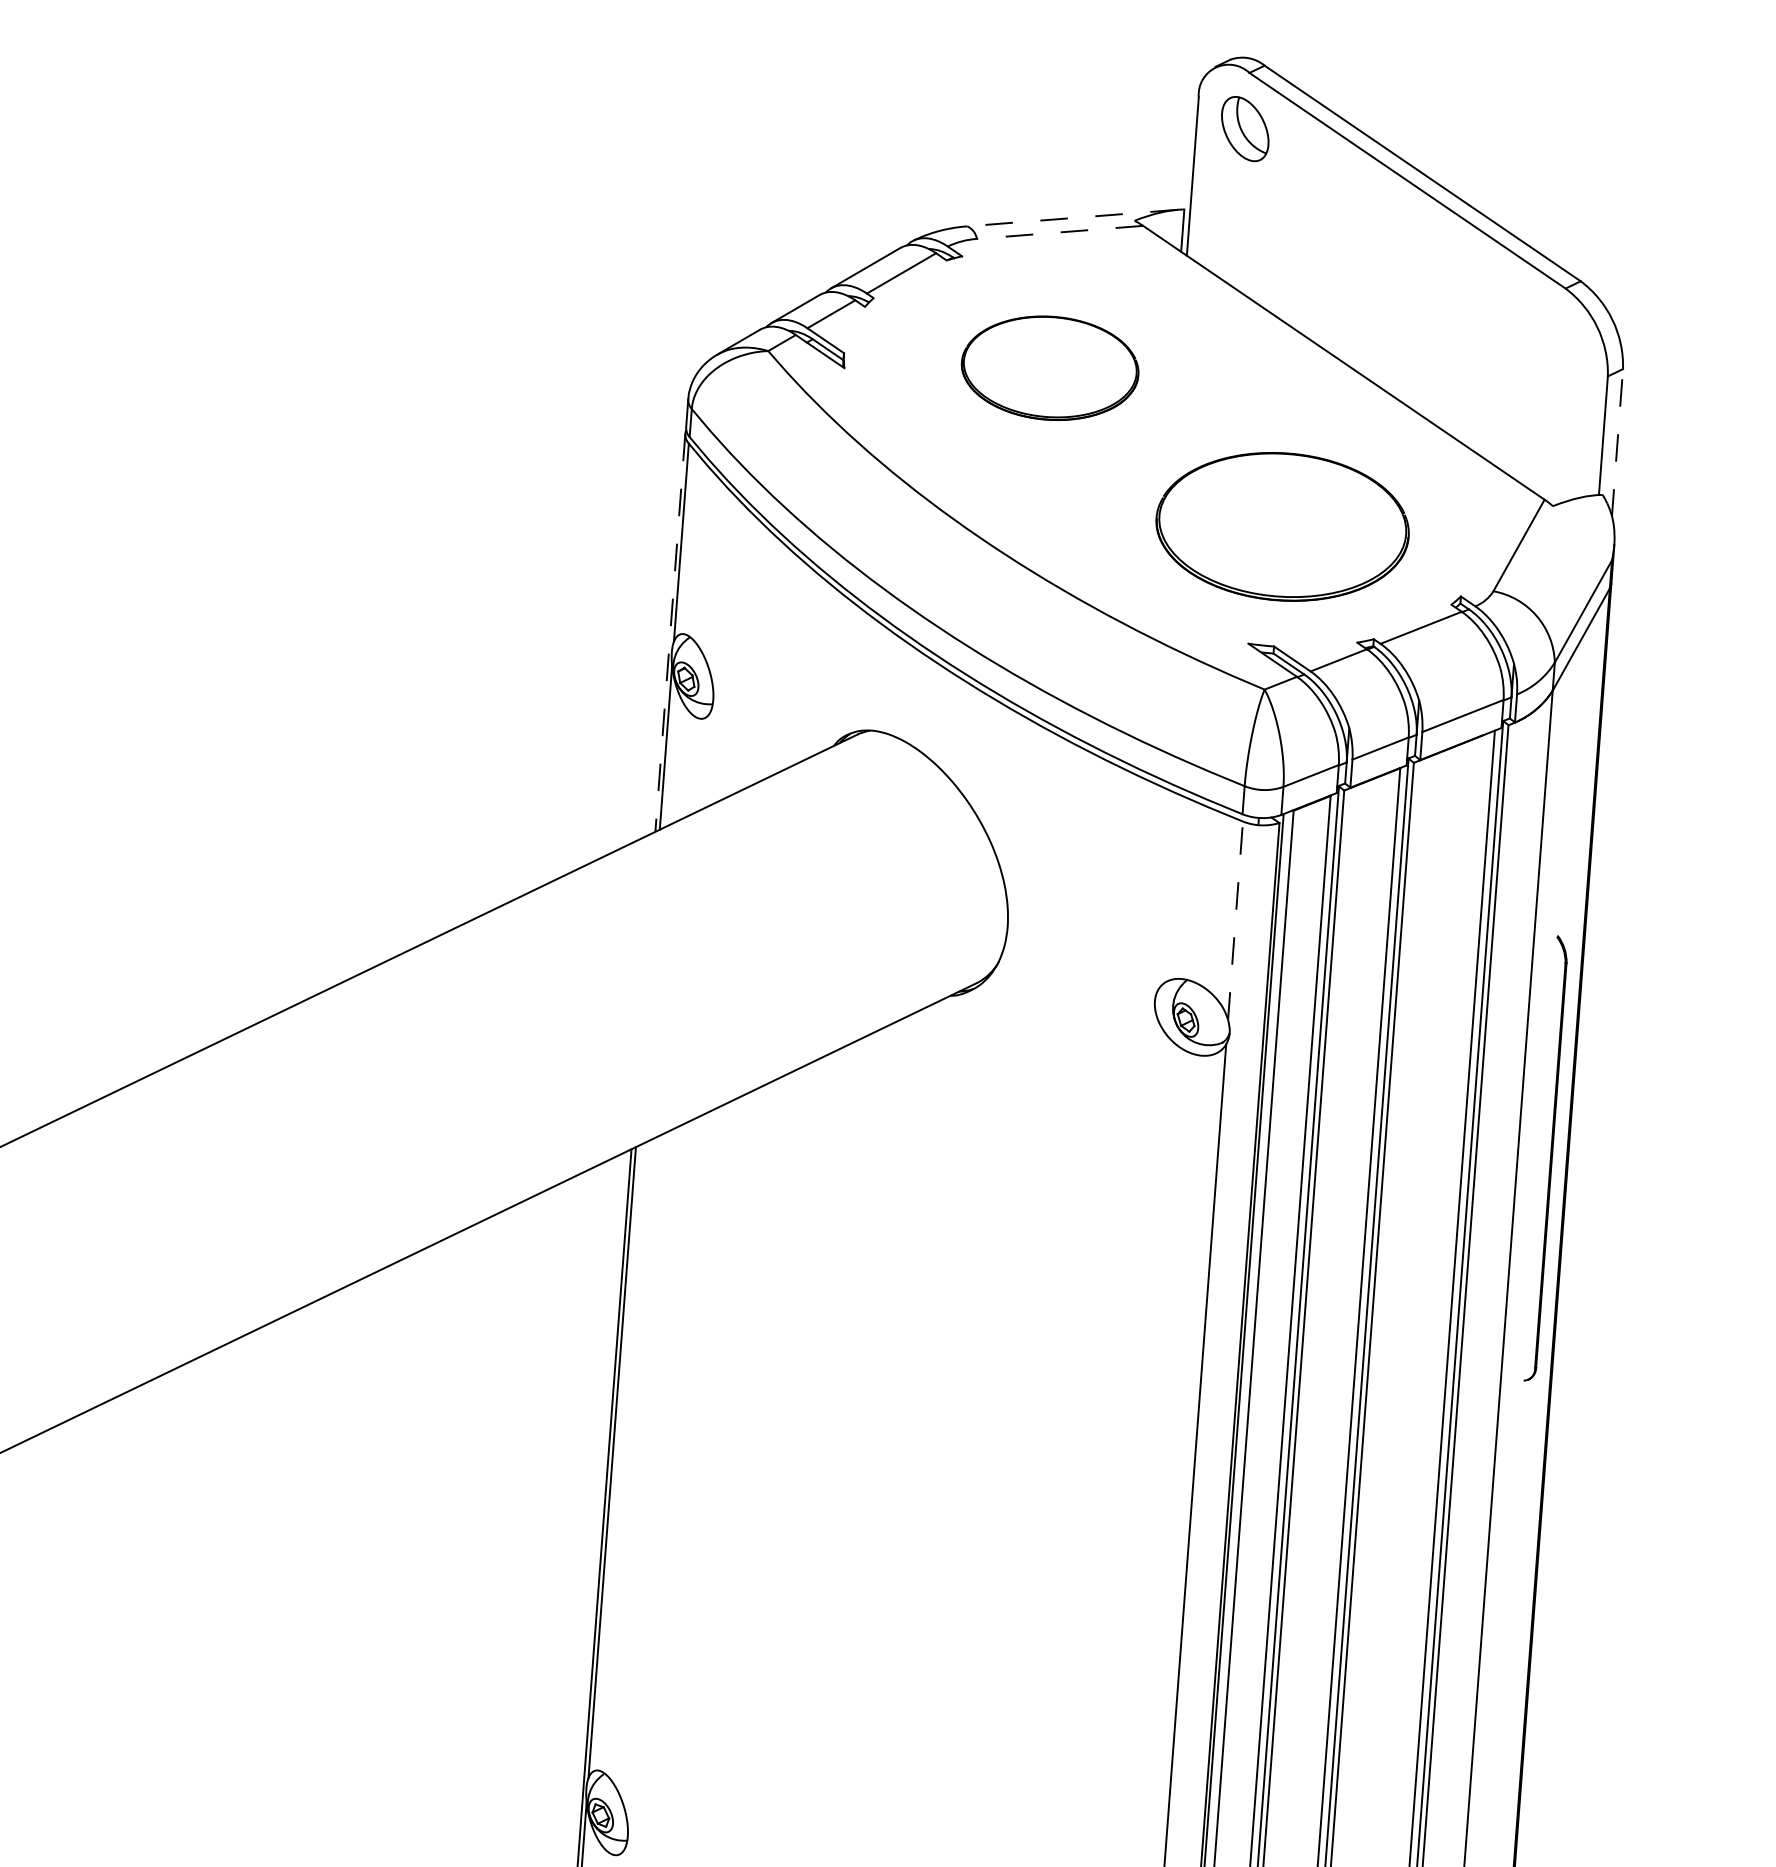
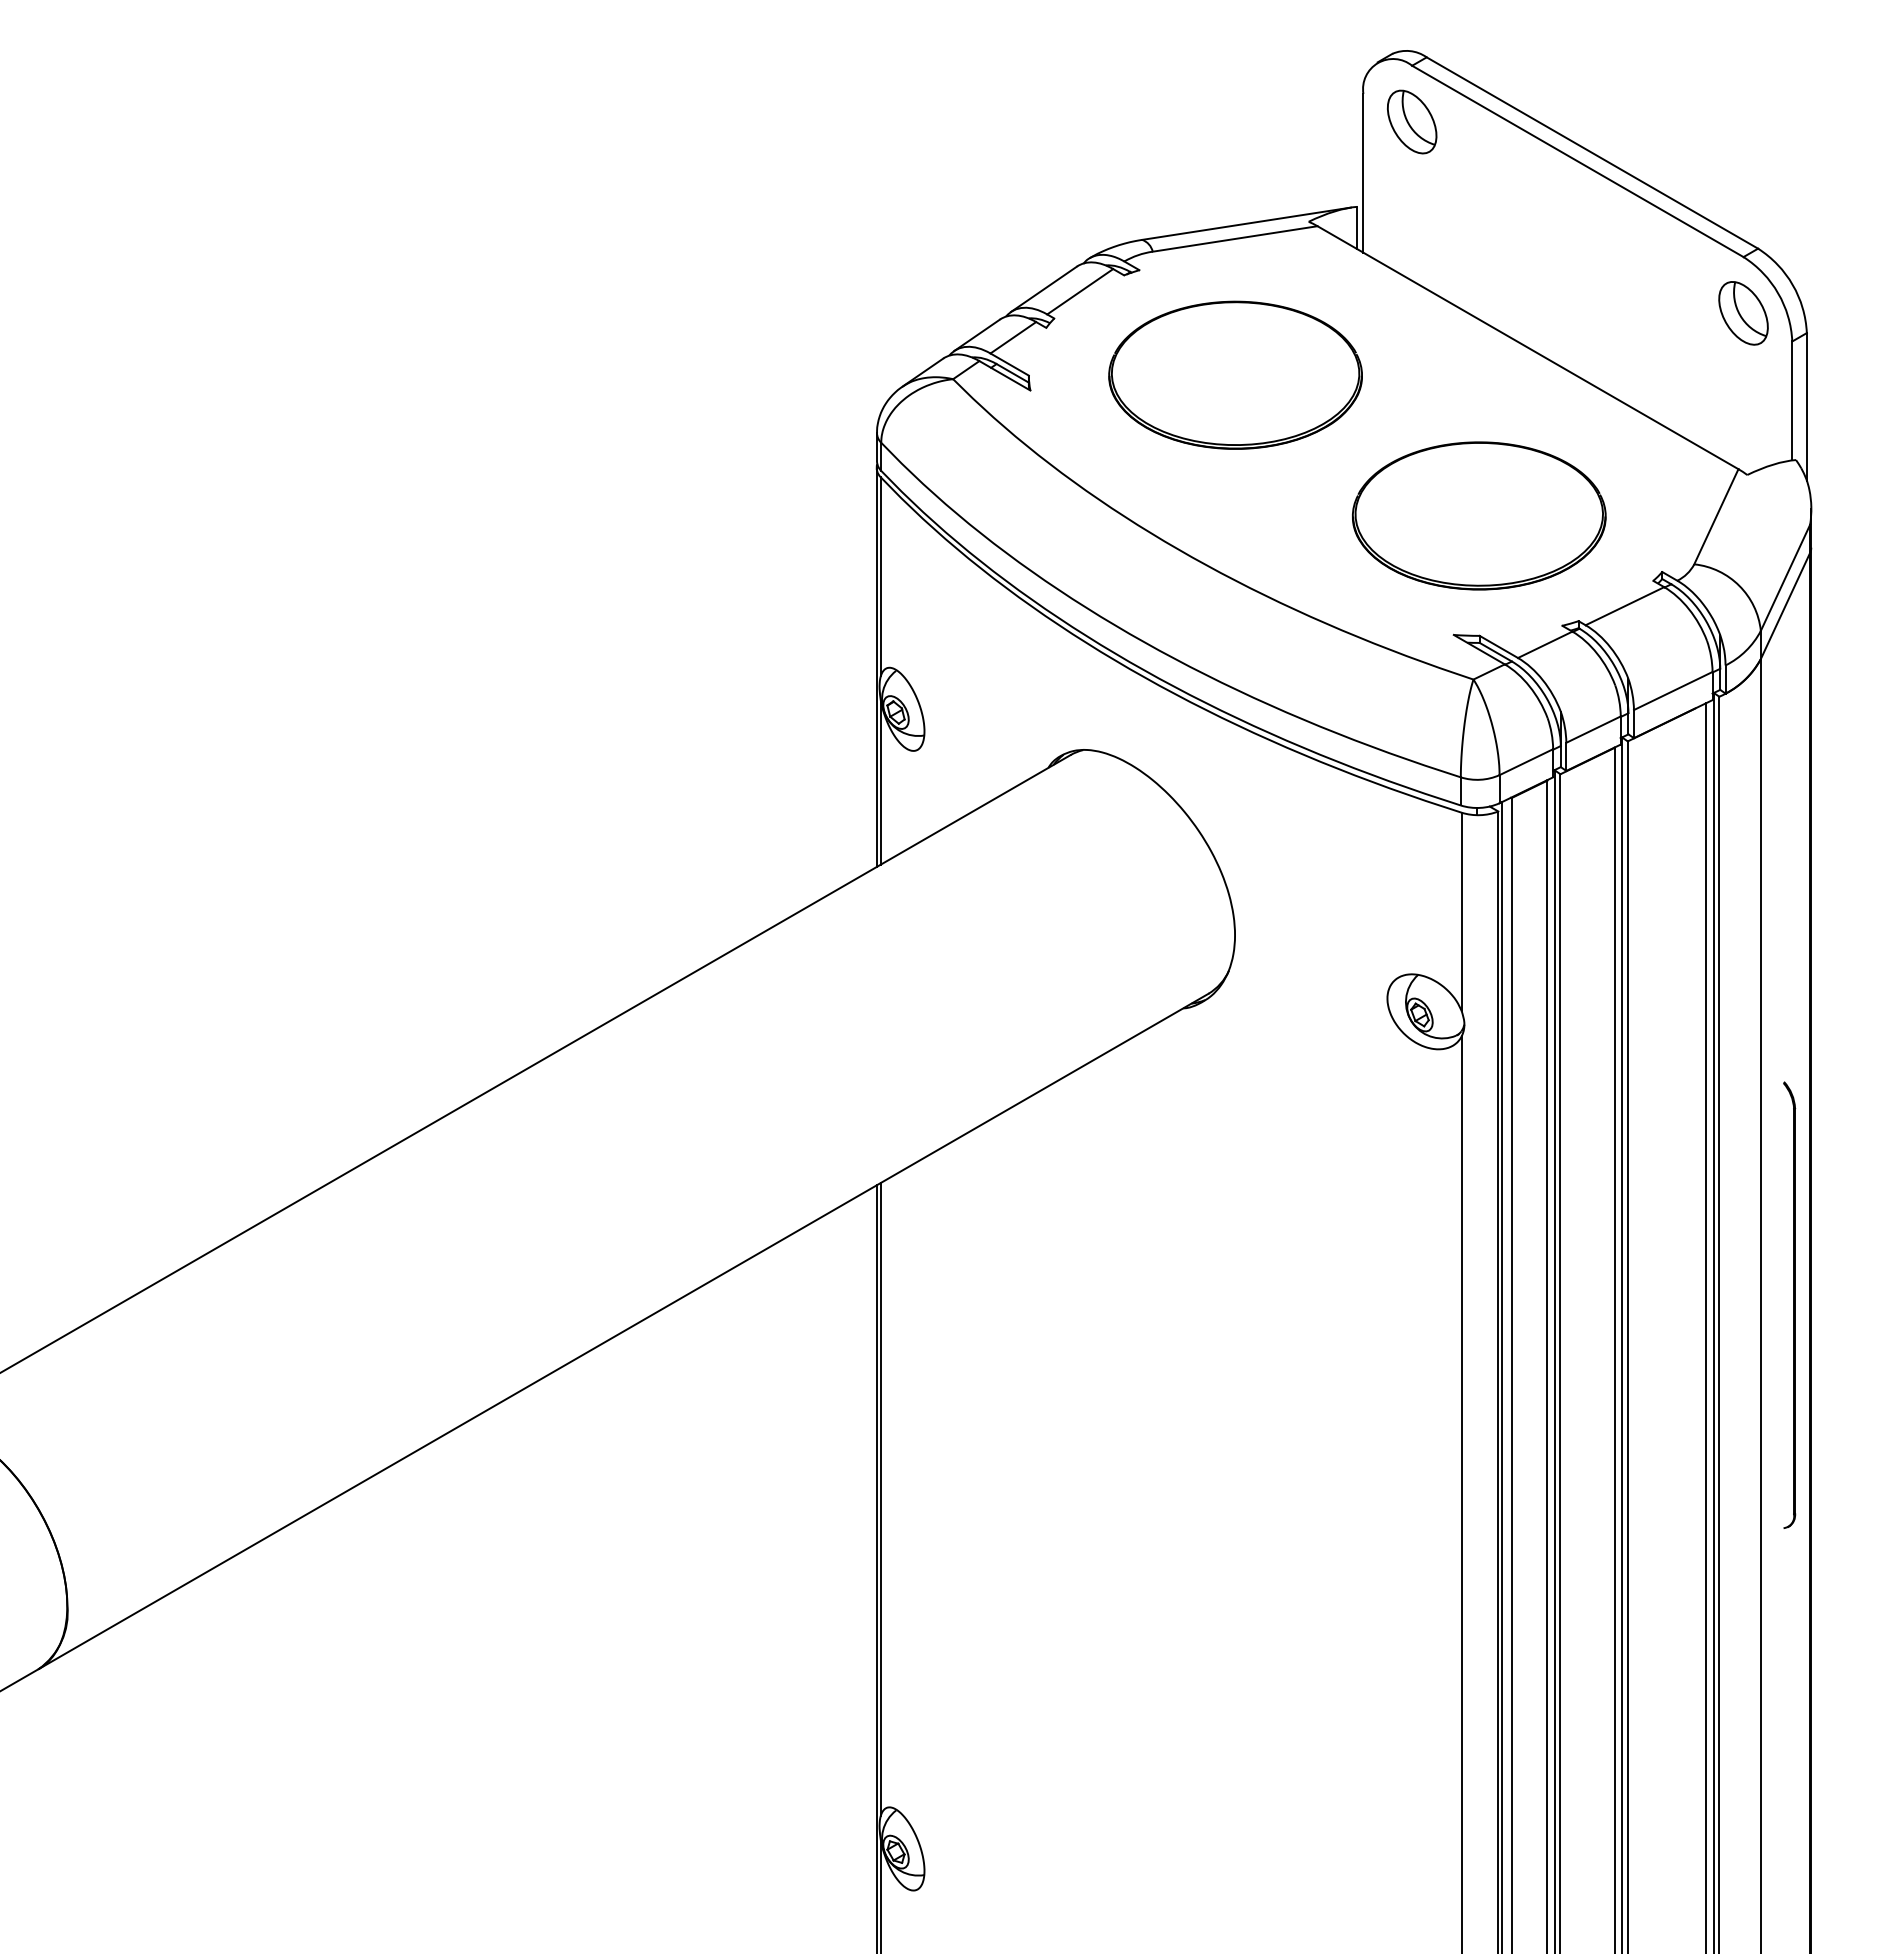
line: (1072, 217) -> (1246, 223), dashed -> solid
line: (1059, 232) -> (1234, 239), dashed -> solid
part: (1561, 344) -> (1743, 313), added
part: (1050, 367) -> (1235, 374), size x1.43
line: (1617, 443) -> (1806, 407), dashed -> solid
line: (670, 632) -> (876, 667), dashed -> solid
line: (1235, 920) -> (1461, 911), dashed -> solid
part: (1546, 1158) -> (1789, 1304), moved

